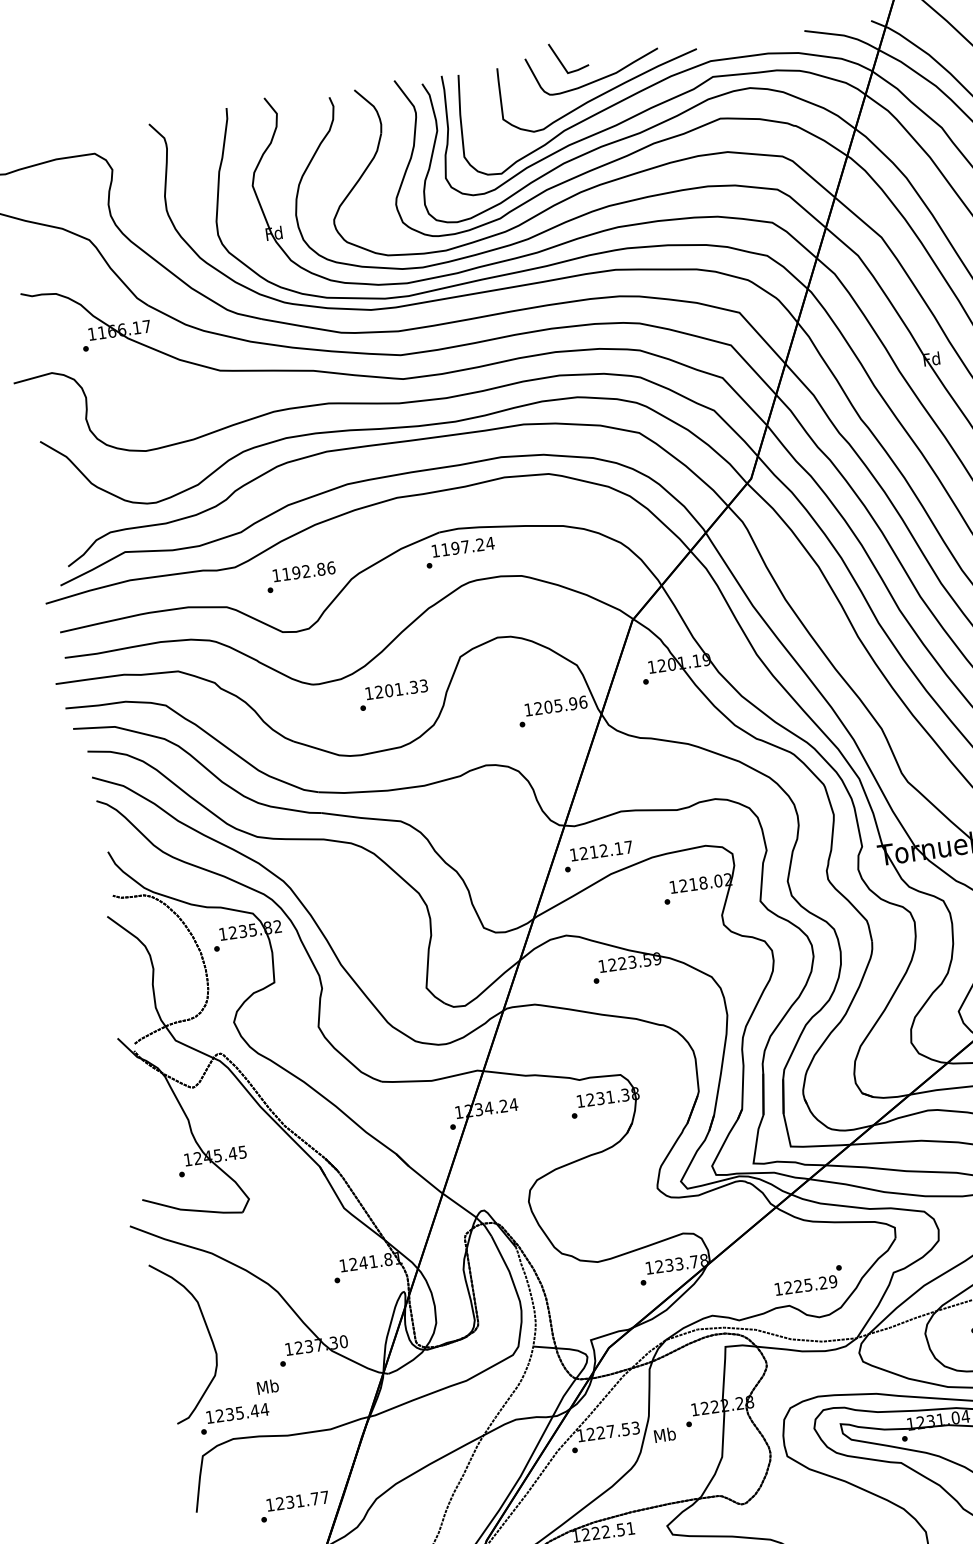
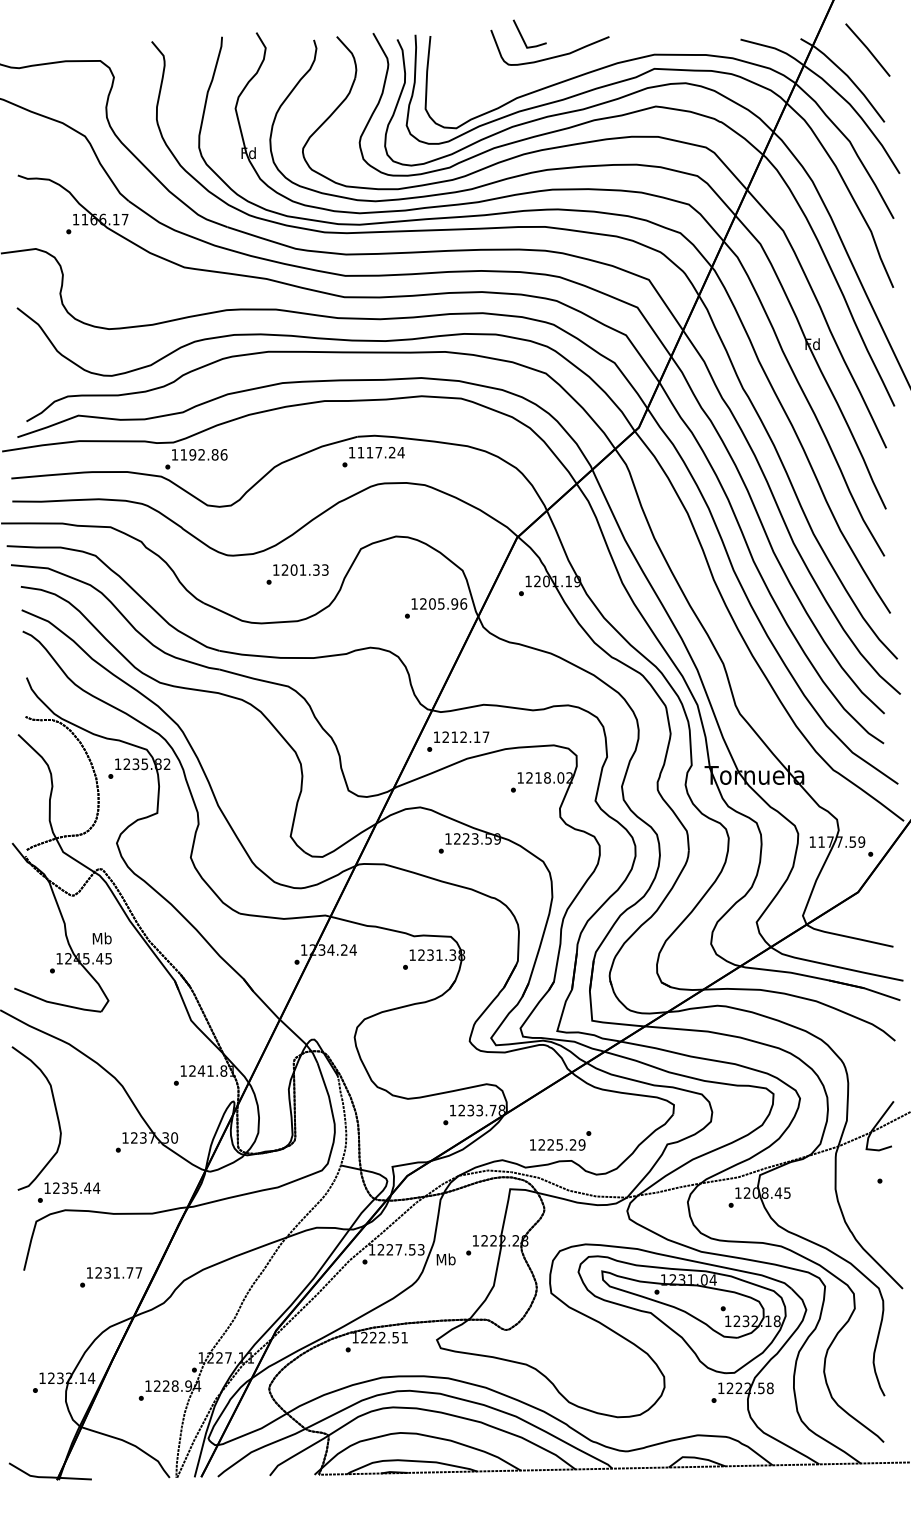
curve: (602, 92) -> (555, 69), removed
text: (454, 548) -> (369, 452), 1197.24 -> 1117.24
text: (301, 577) -> (196, 459), moved
text: (808, 1280) -> (560, 1140), moved
text: (267, 1386) -> (101, 938), moved

